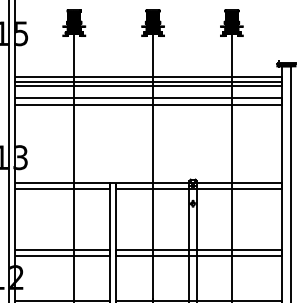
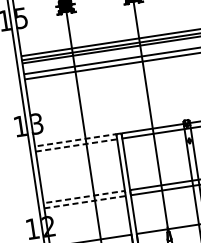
line: (110, 185) -> (116, 136), solid -> dashed
line: (110, 252) -> (125, 193), solid -> dashed

